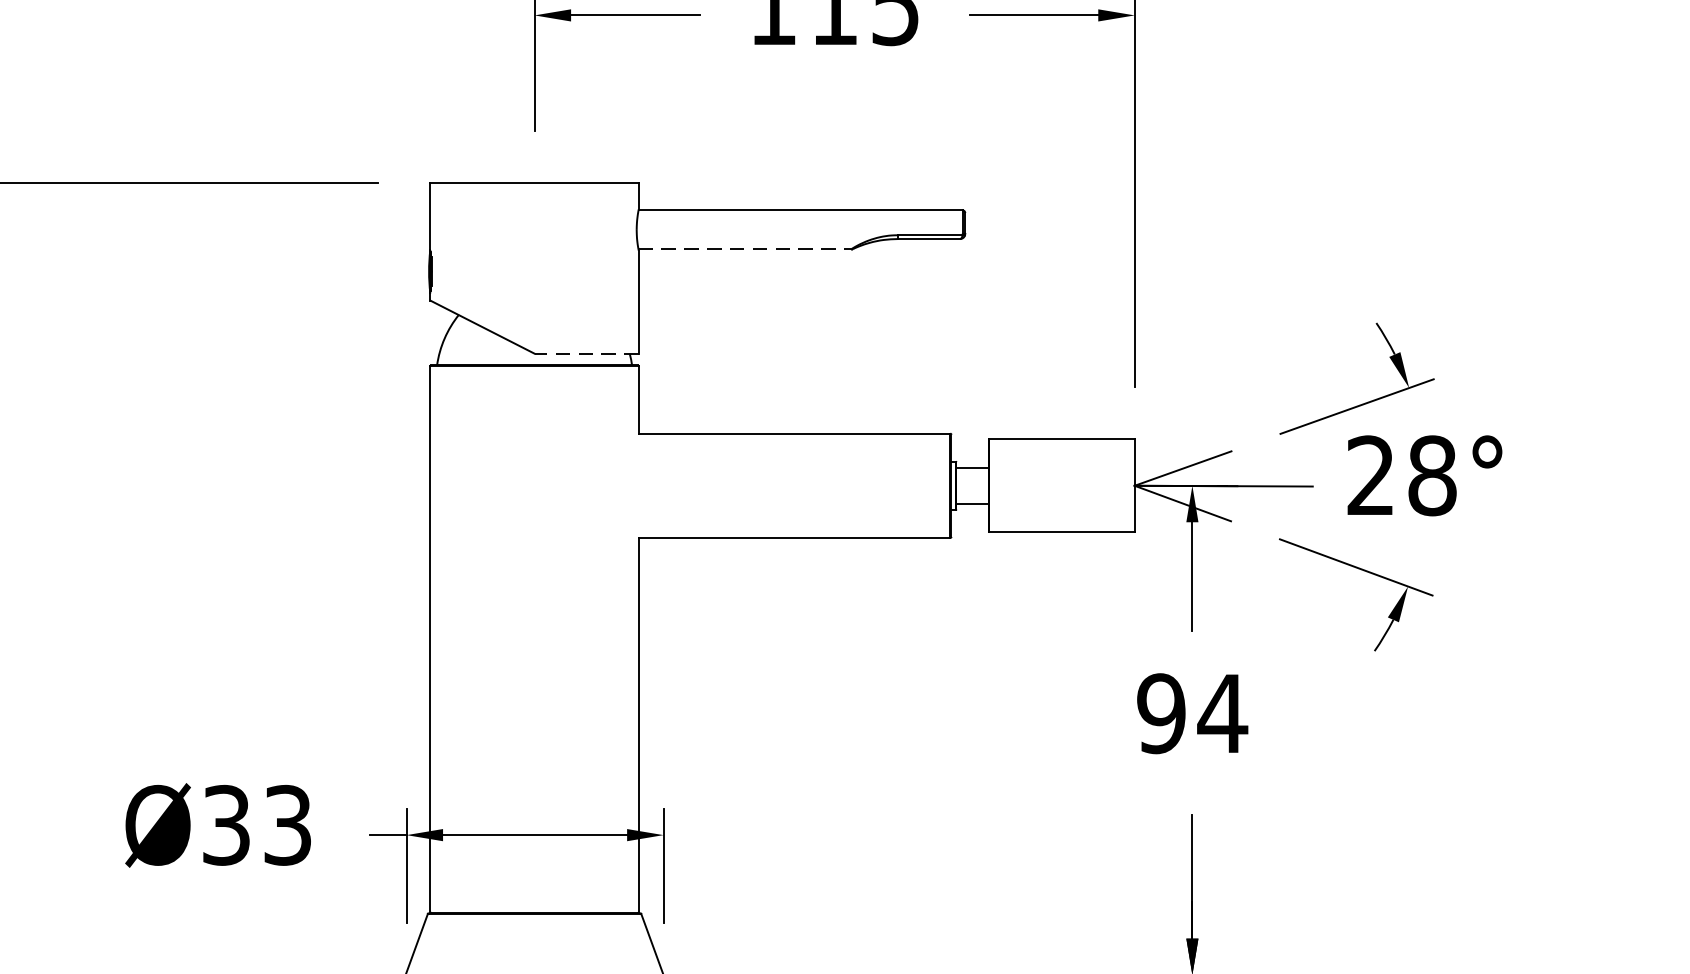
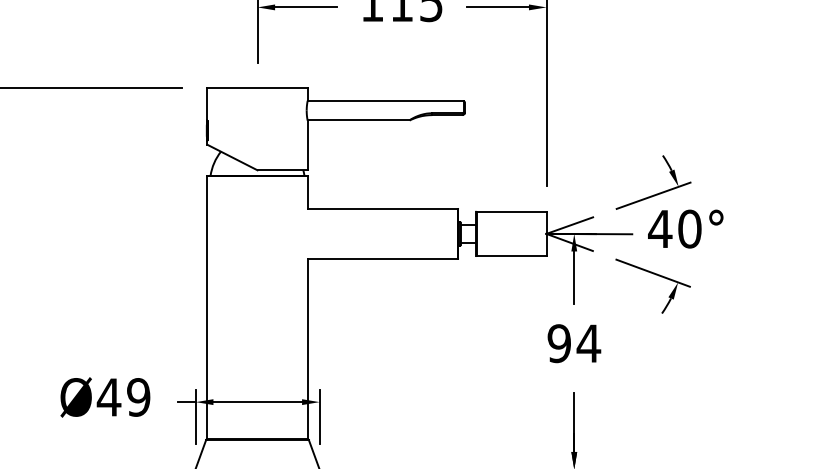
line: (746, 250) -> (359, 120), dashed -> solid
line: (586, 354) -> (282, 170), dashed -> solid
text: (1400, 474) -> (674, 228), 28° -> 40°
text: (256, 825) -> (123, 397), Ø33 -> Ø49

